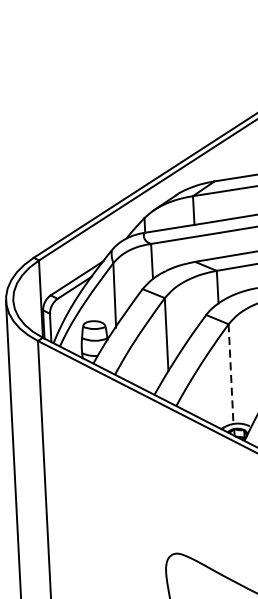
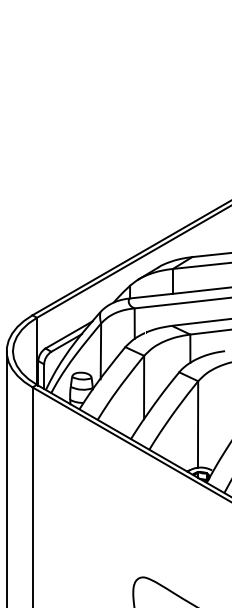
line: (231, 375) -> (198, 425), dashed -> solid

